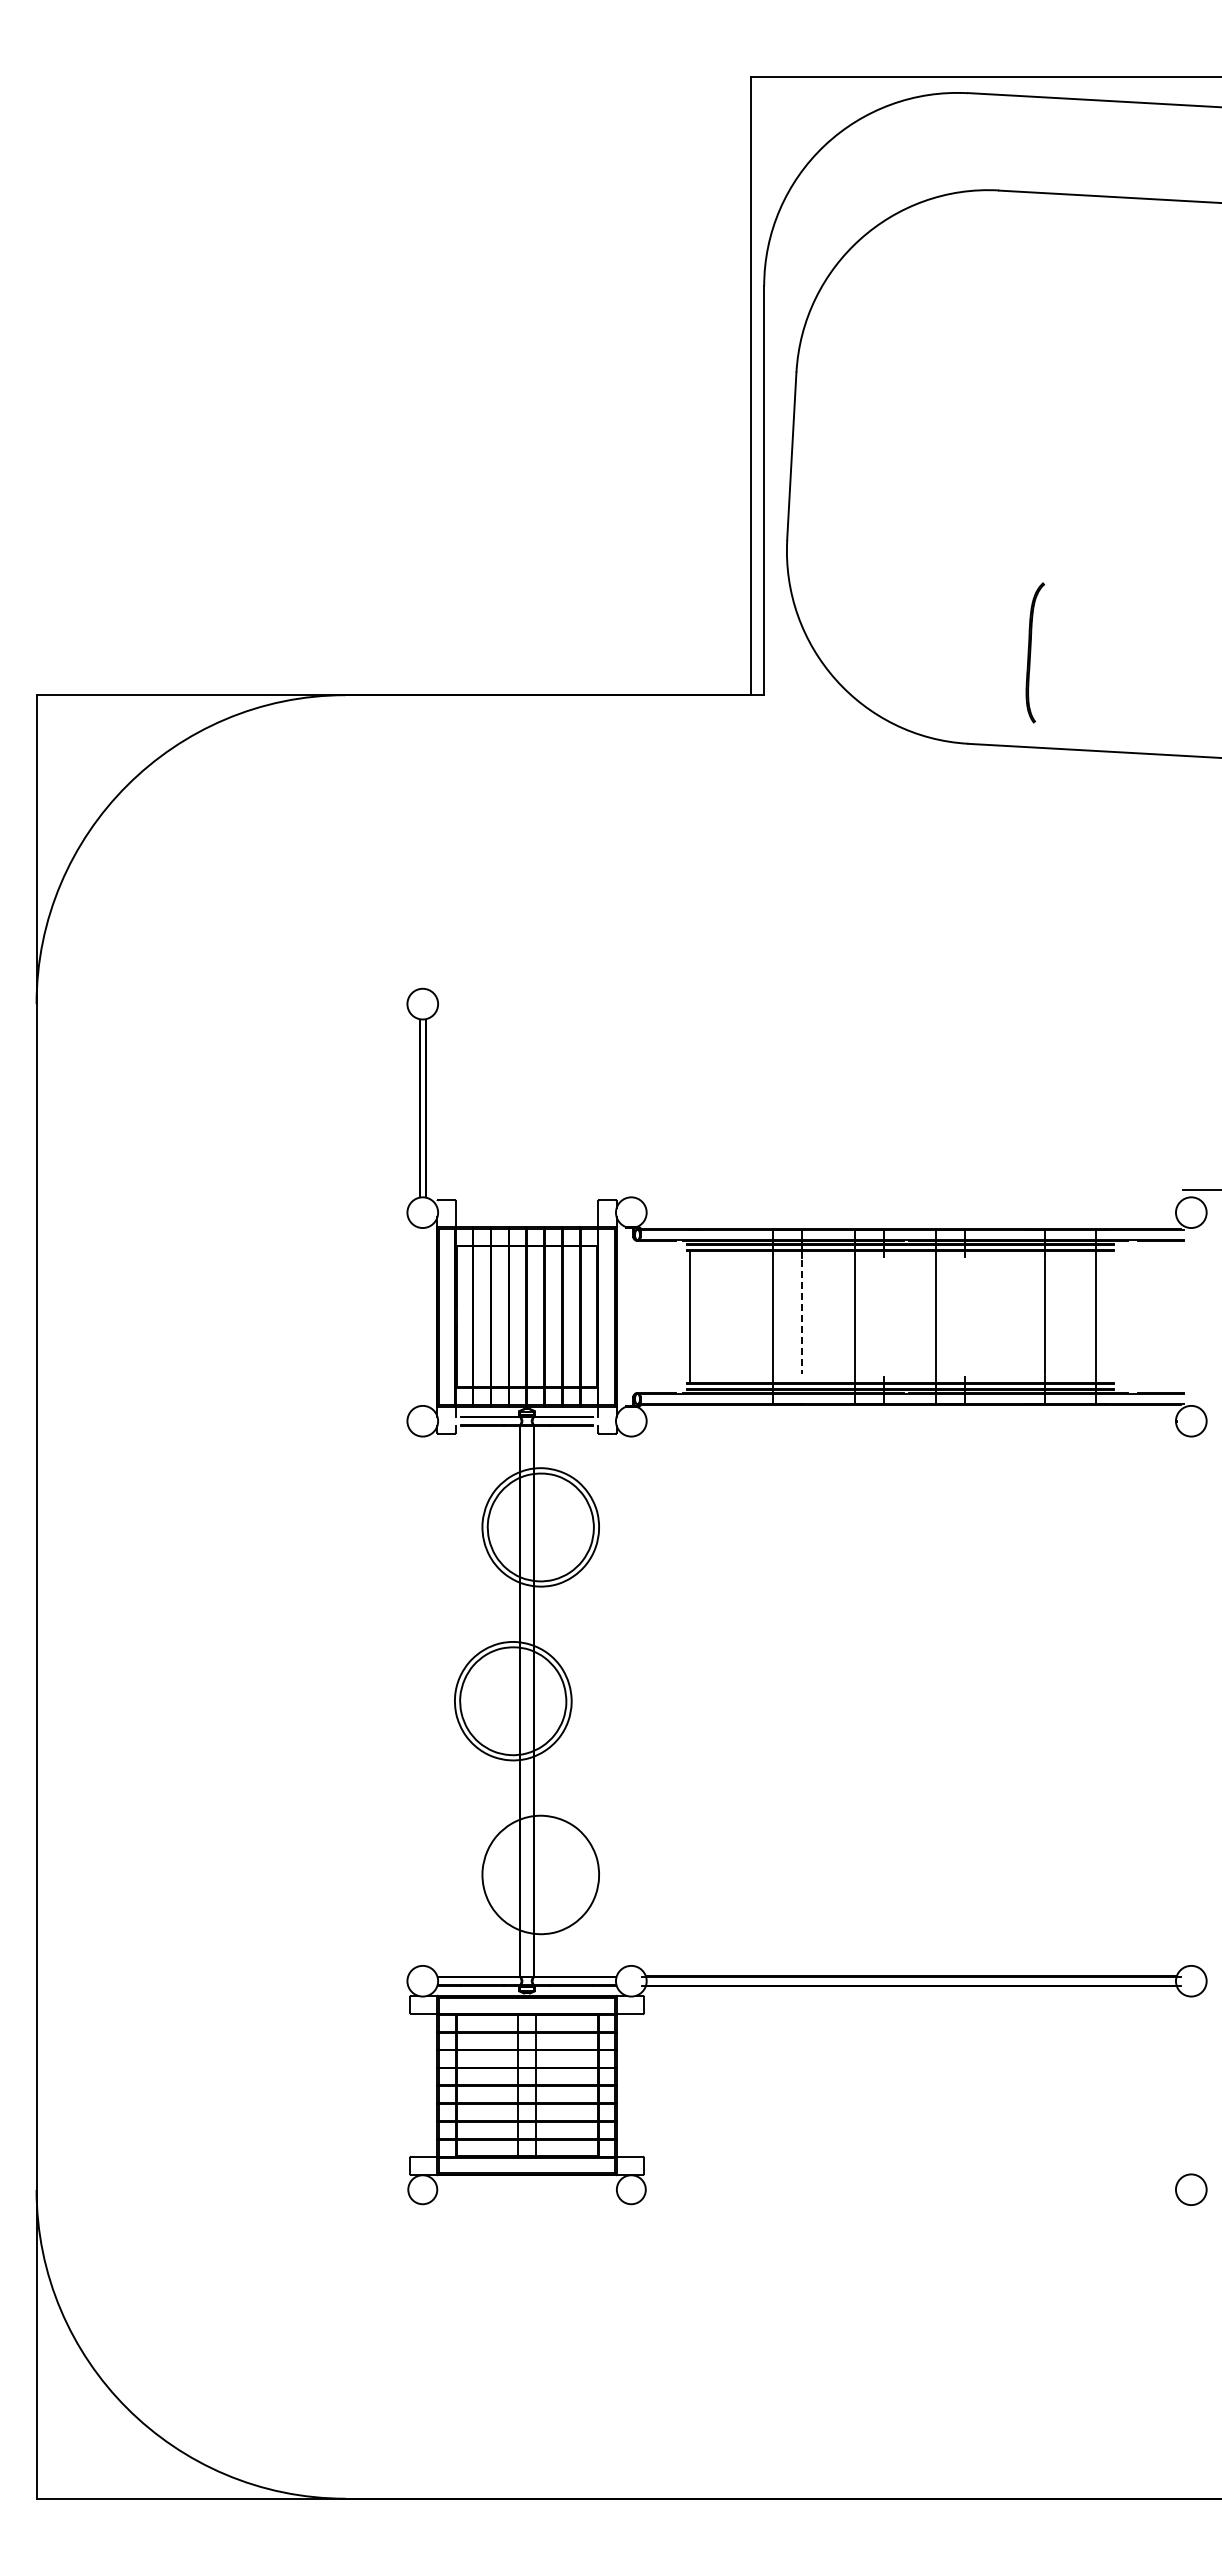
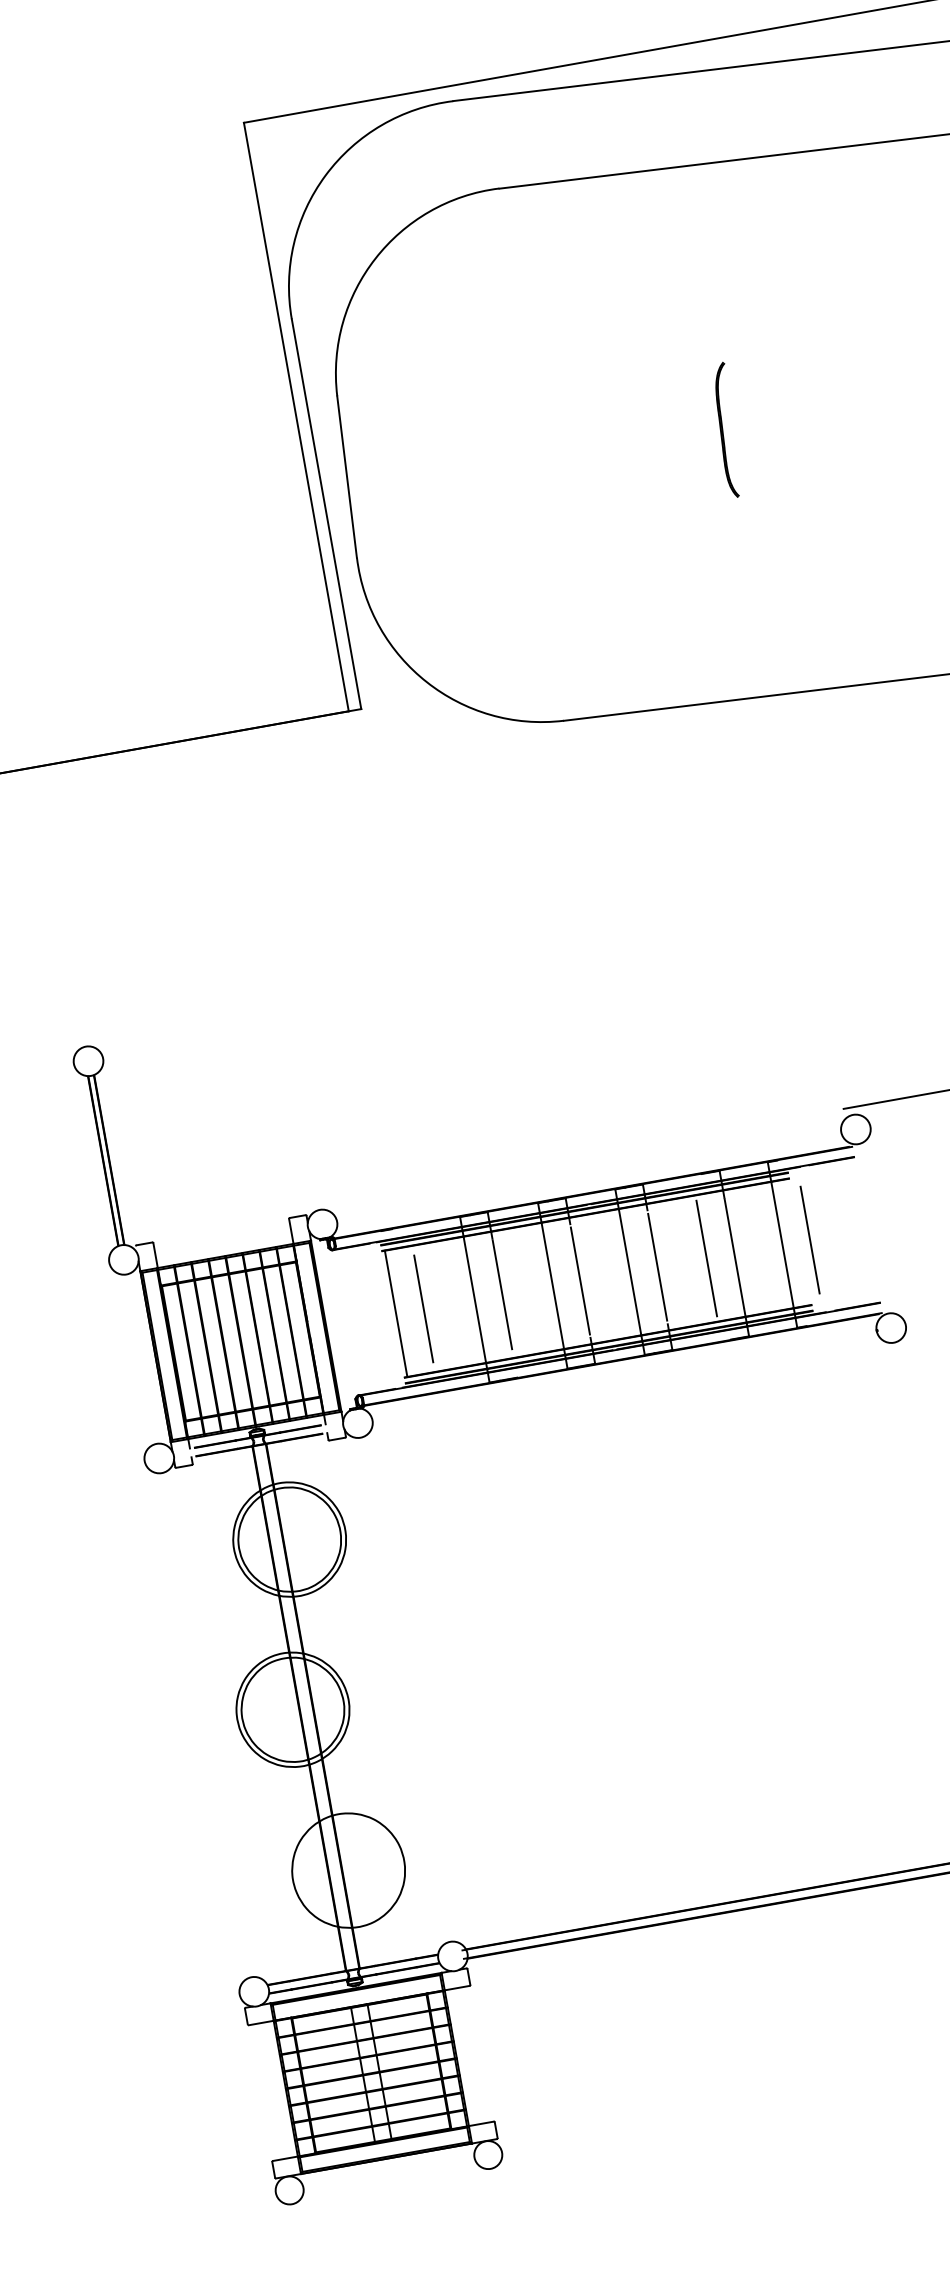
part: (1035, 652) -> (727, 429), moved
line: (718, 1316) -> (423, 1308), added
line: (801, 1316) -> (502, 1294), dashed -> solid
line: (883, 1316) -> (580, 1280), added
line: (964, 1316) -> (657, 1266), added
line: (1016, 1316) -> (706, 1258), added
line: (1124, 1316) -> (809, 1239), added

